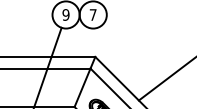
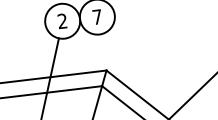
text: (65, 14) -> (61, 20), 9 -> 2

